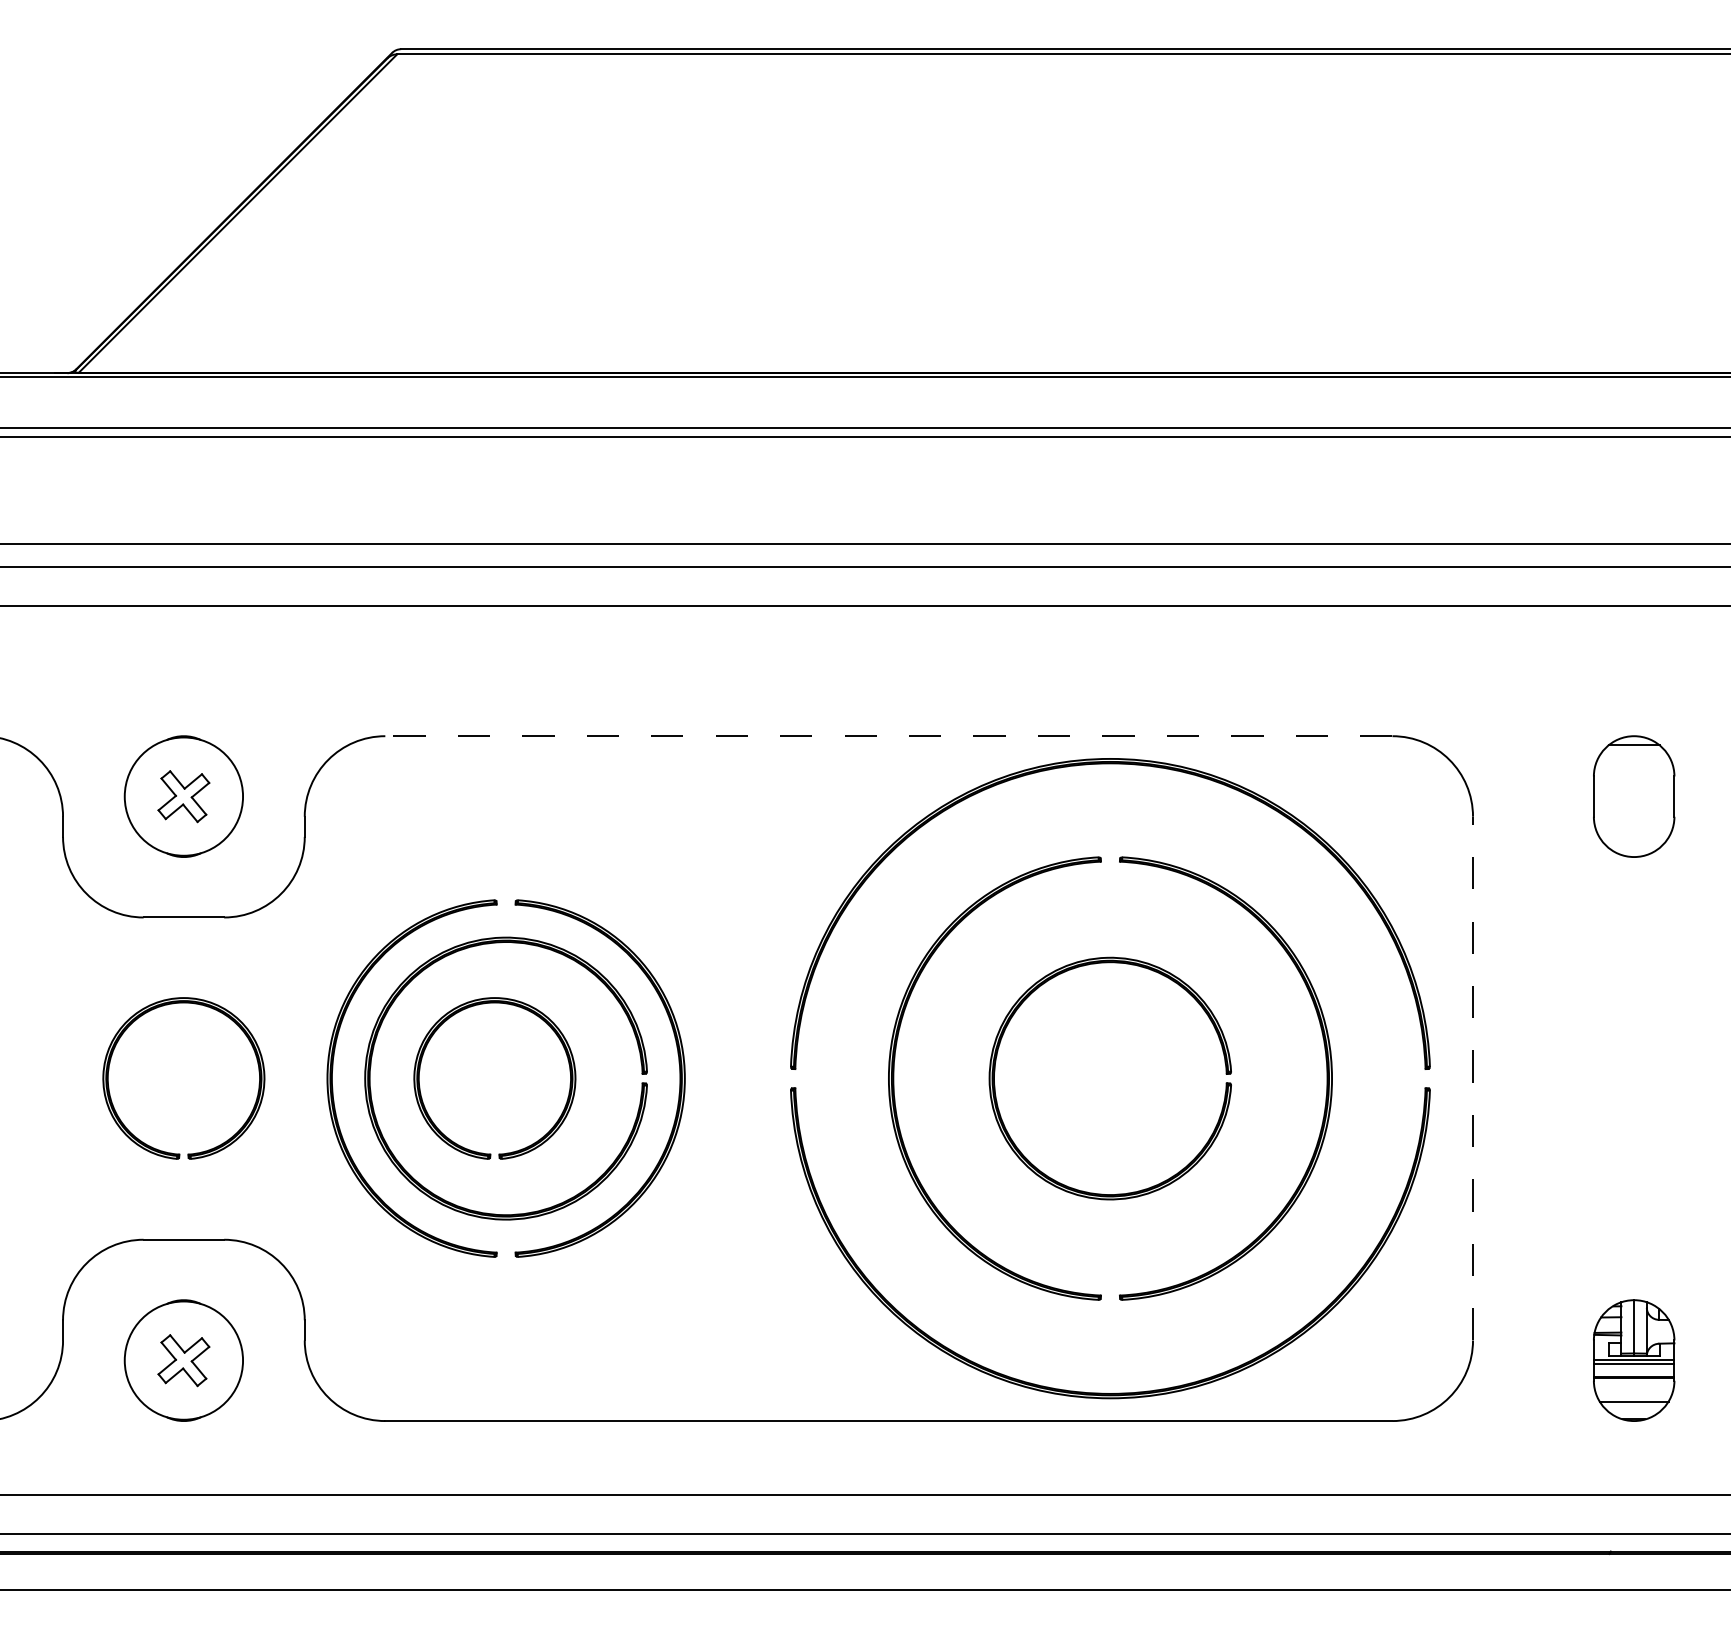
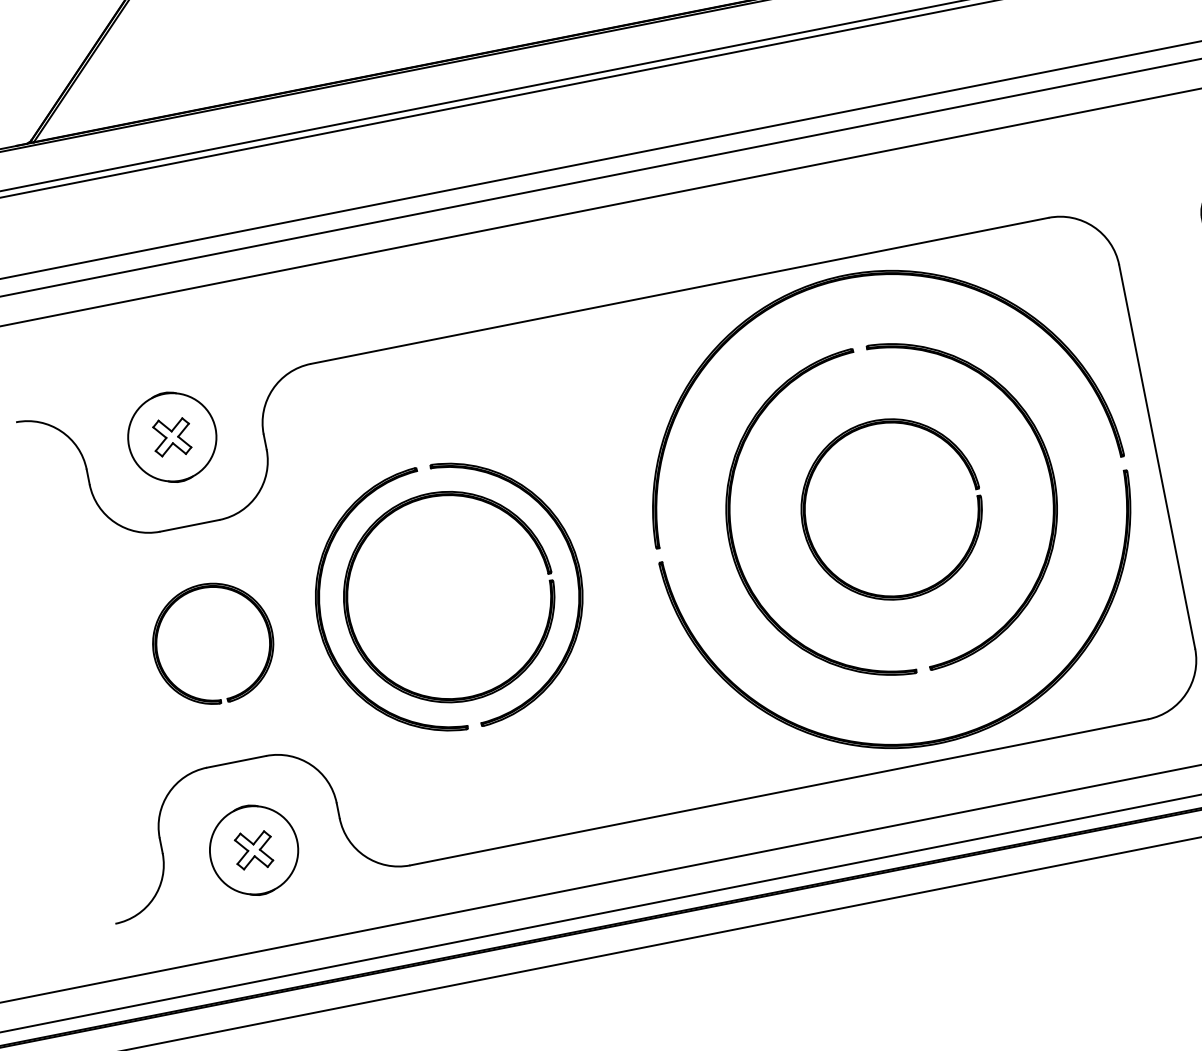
line: (888, 736) -> (679, 291), dashed -> solid
part: (434, 1034) -> (390, 575), removed
line: (1473, 1078) -> (1157, 456), dashed -> solid

